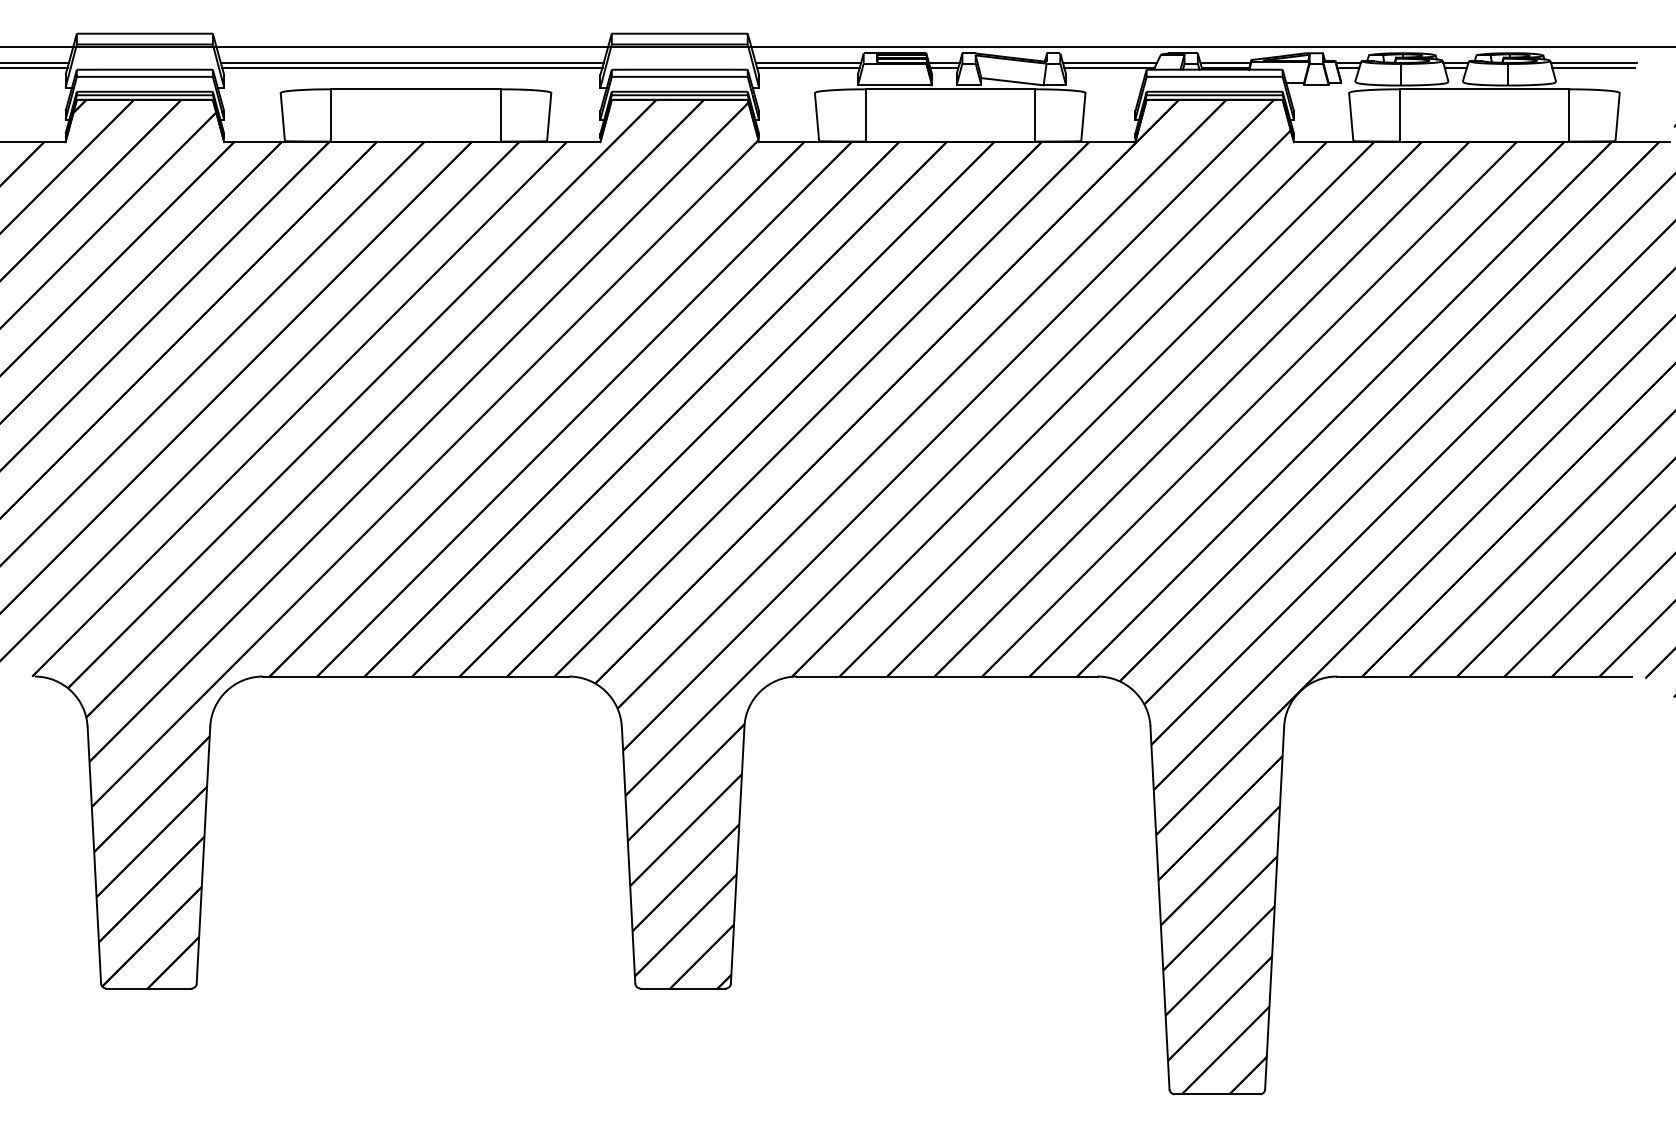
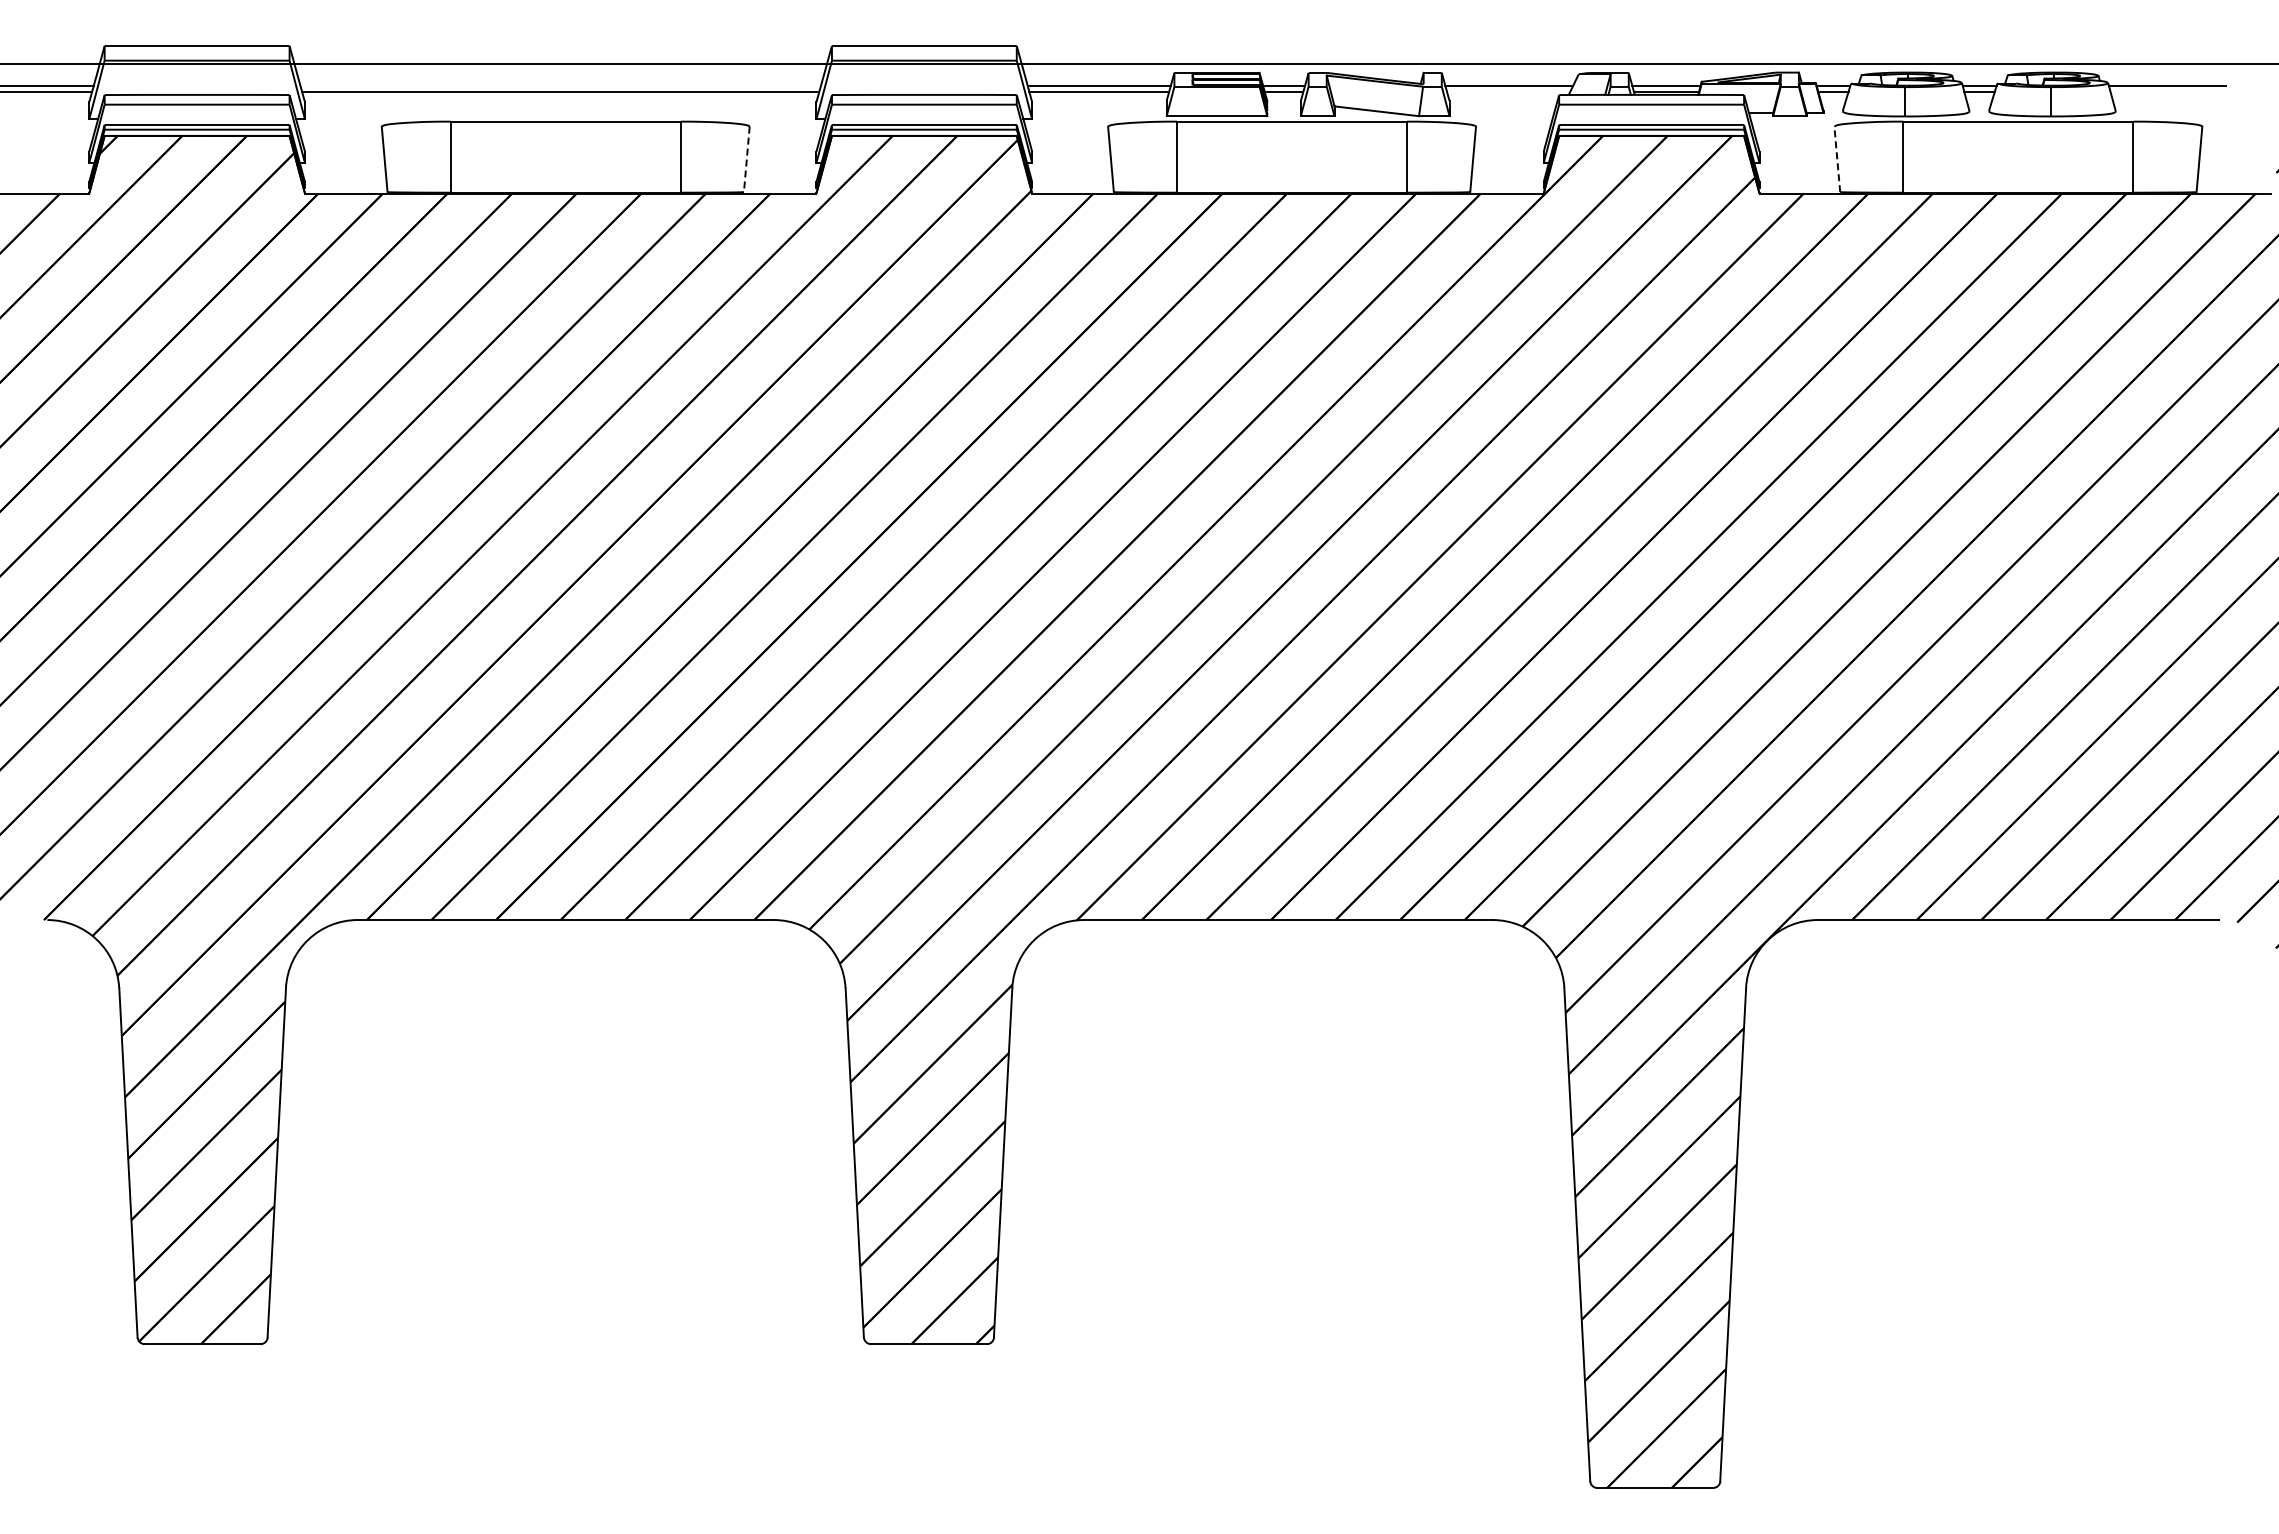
line: (412, 62) -> (560, 85), removed
line: (1109, 67) -> (1508, 92), removed
line: (1593, 67) -> (2166, 92), removed
line: (548, 117) -> (746, 159), solid -> dashed
line: (1351, 117) -> (1837, 159), solid -> dashed

